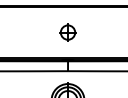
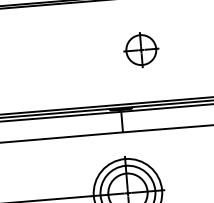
part: (67, 32) -> (140, 49), moved

